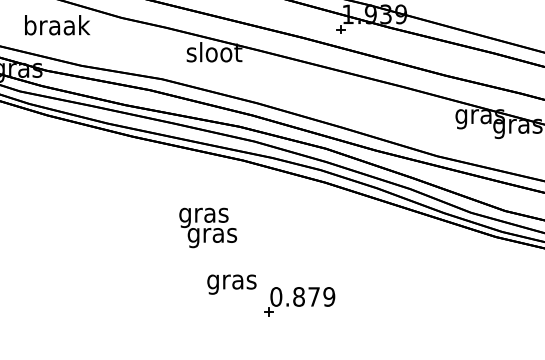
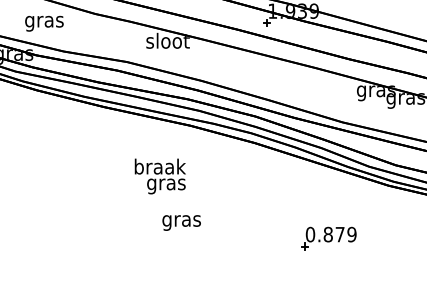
text: (56, 27) -> (44, 21), braak -> gras
text: (203, 215) -> (159, 168), gras -> braak
part: (299, 301) -> (328, 238), moved

